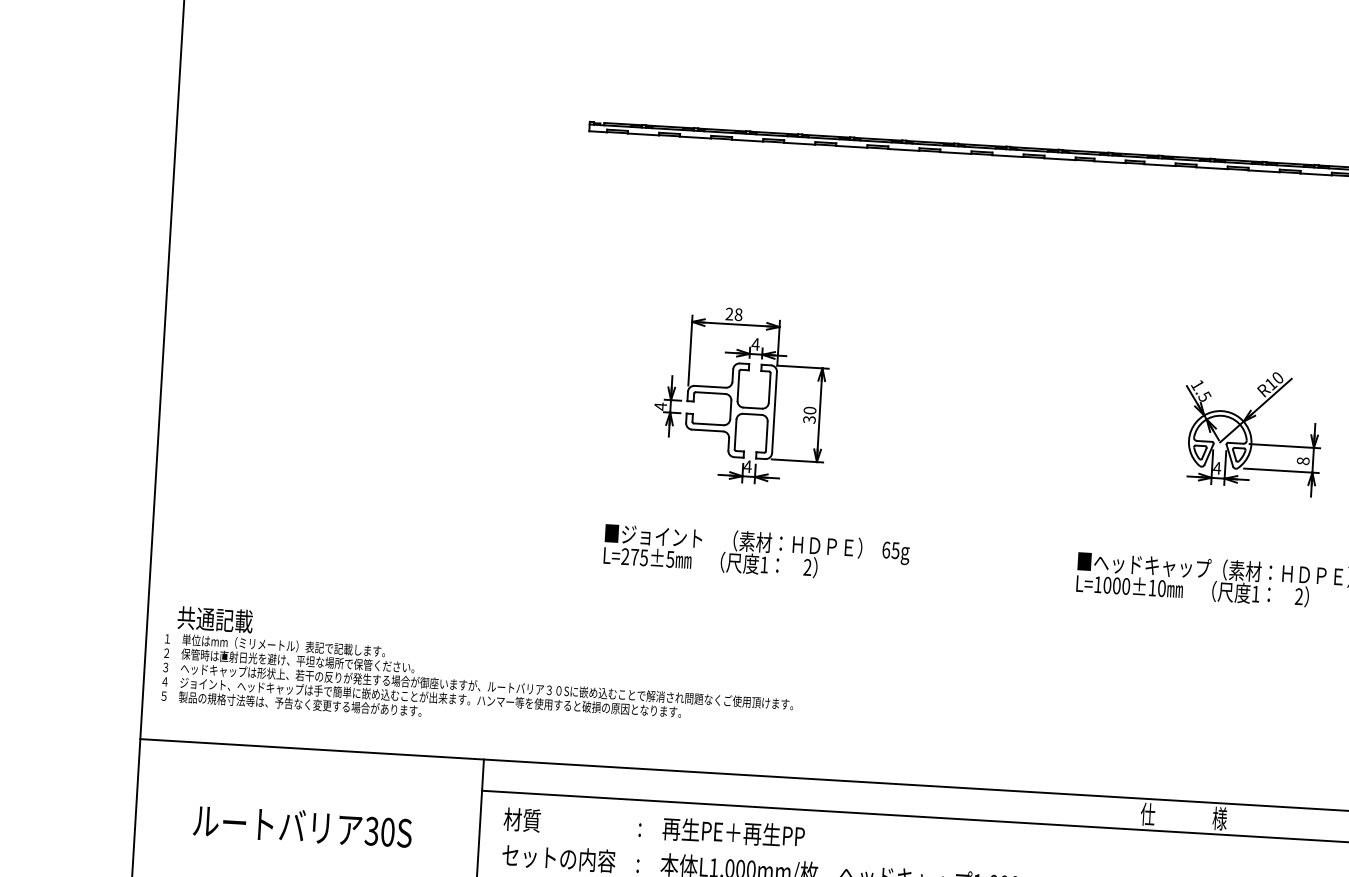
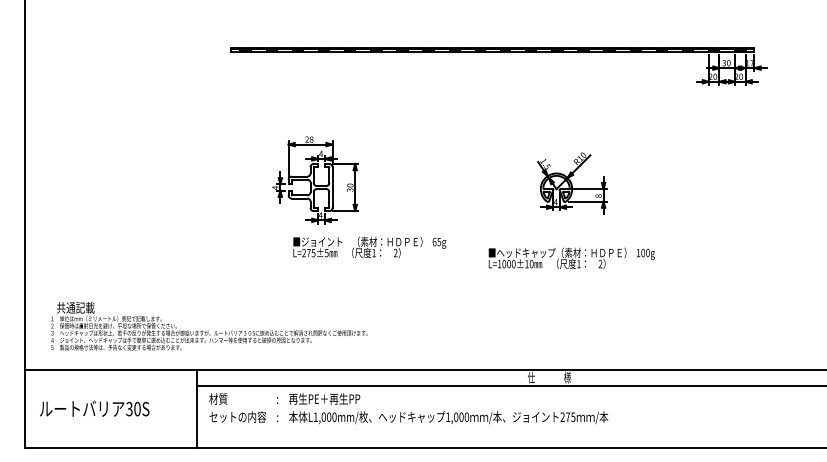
text: (756, 551) -> (369, 246), moved
text: (479, 672) -> (209, 326), moved
text: (302, 825) -> (94, 408), moved

